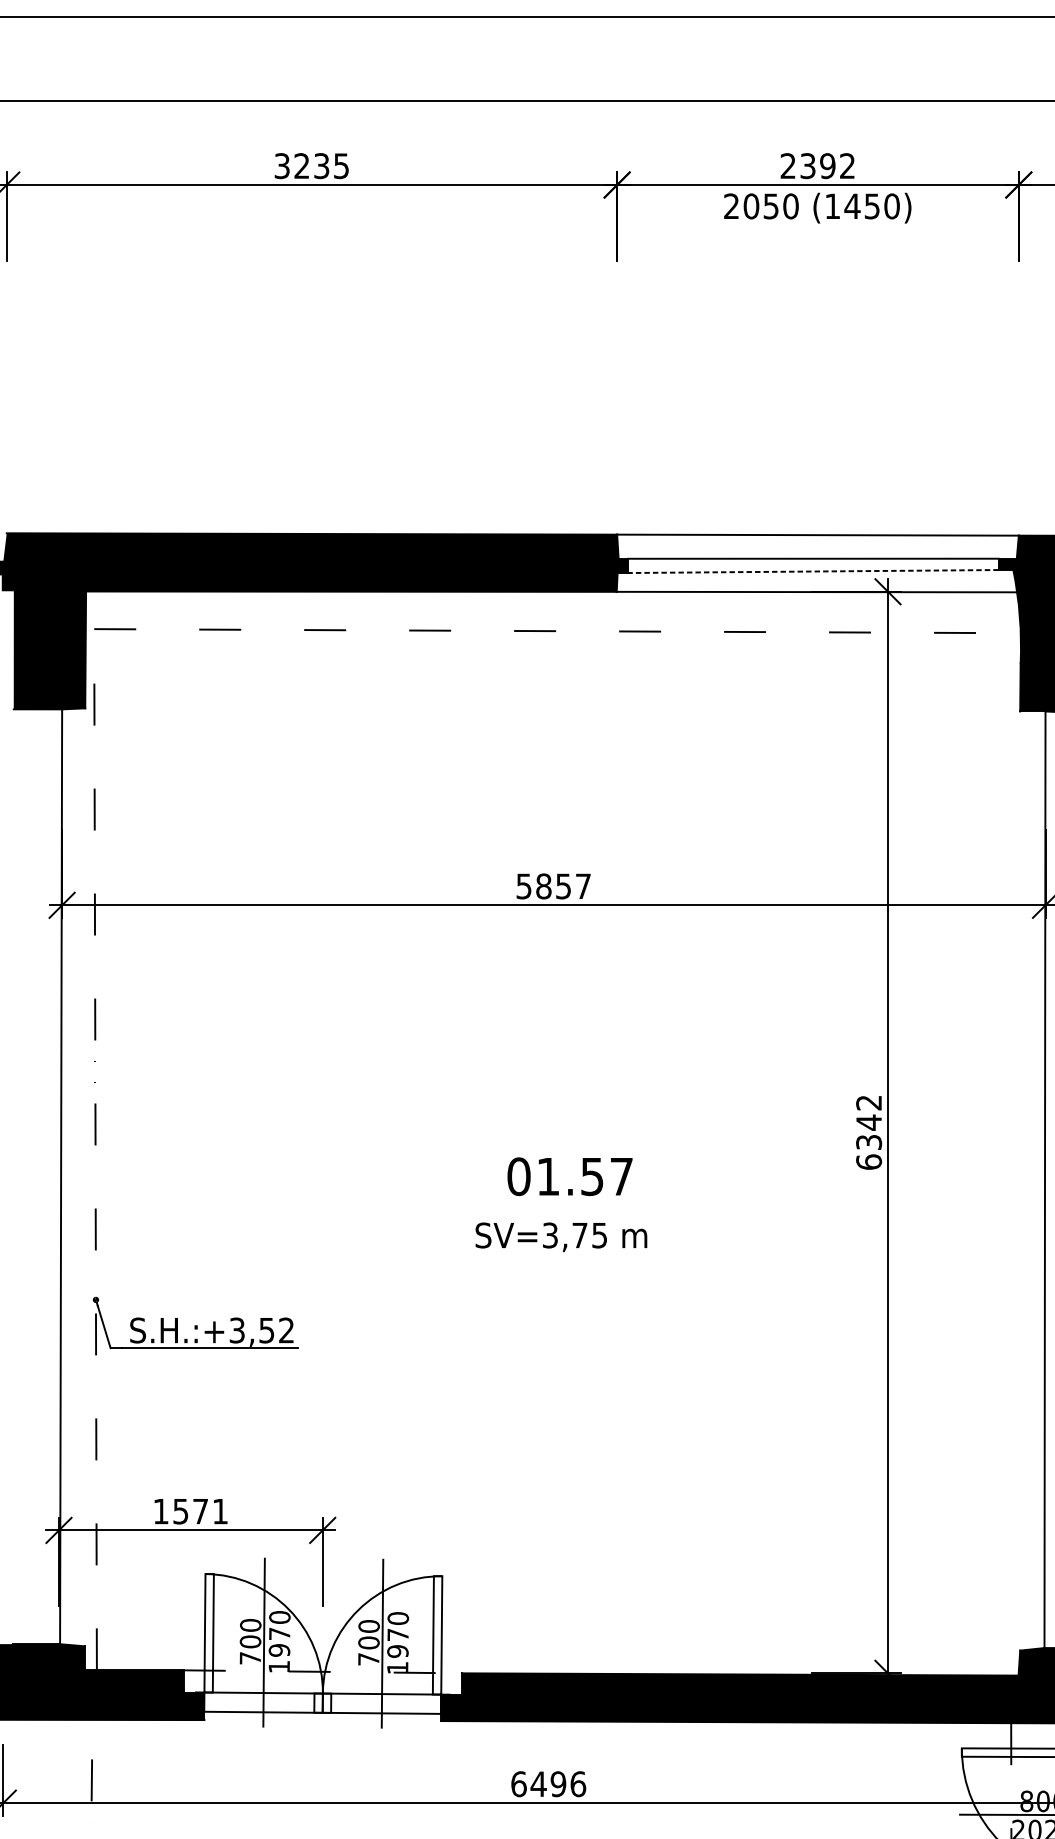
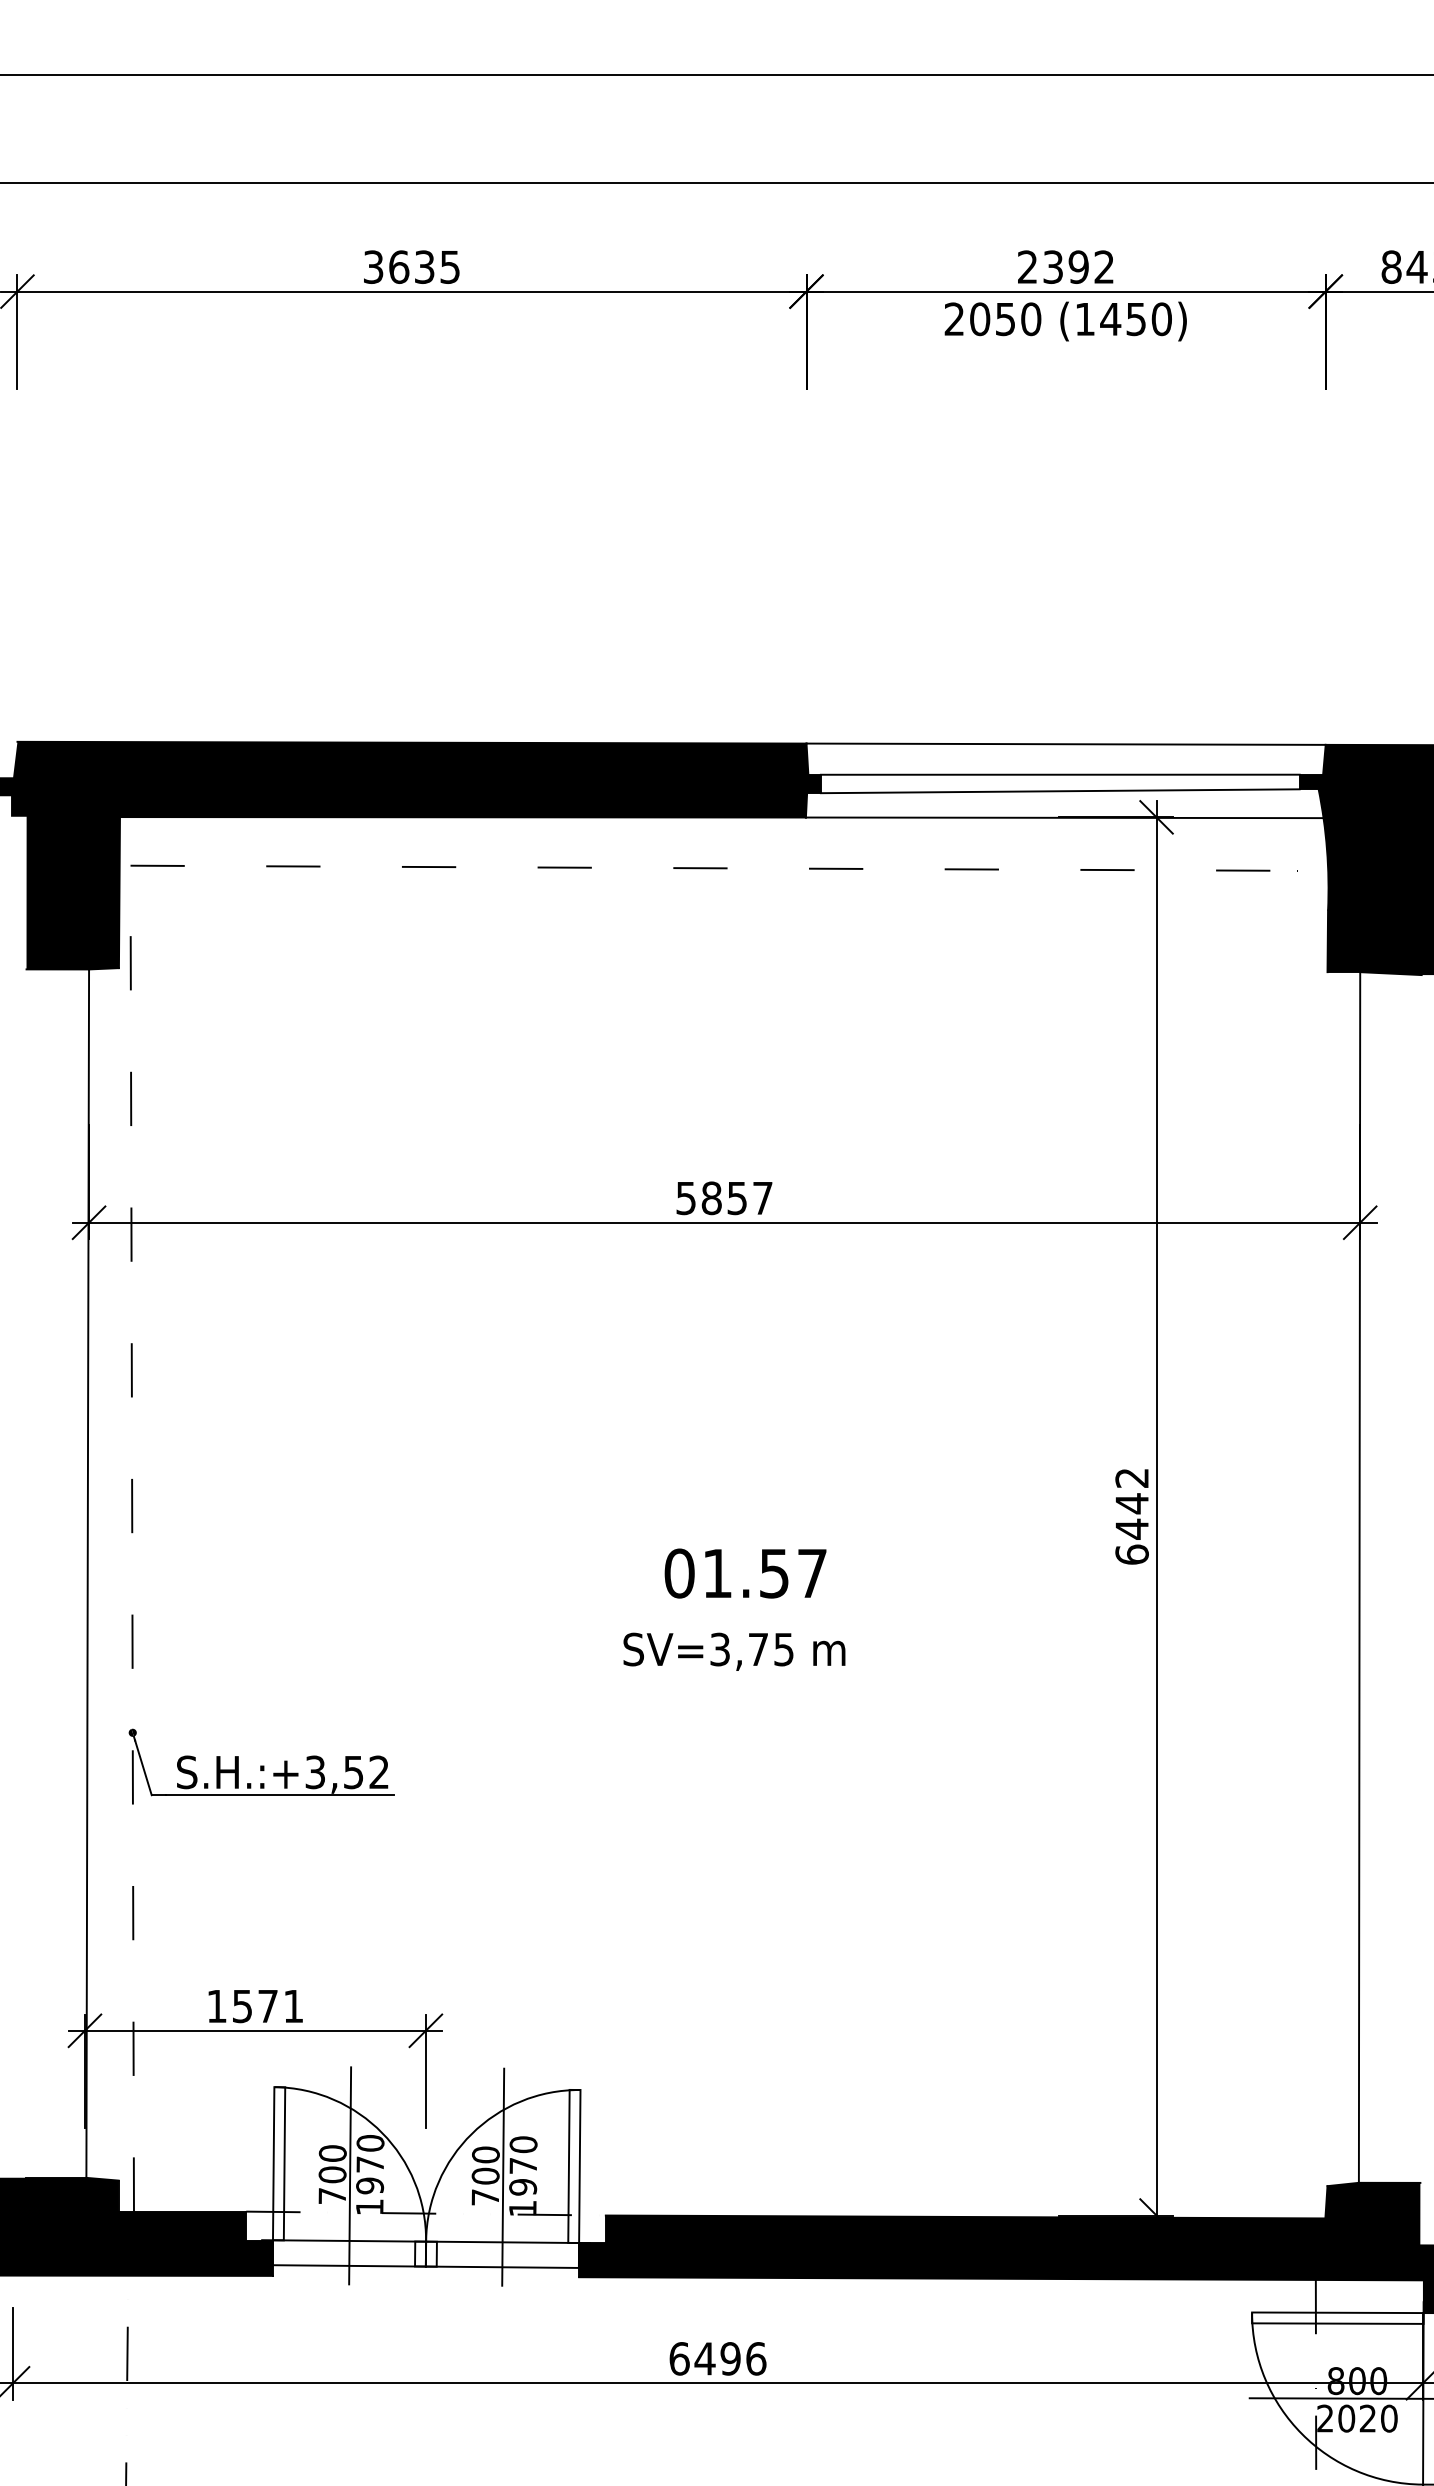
text: (302, 165) -> (399, 266), 3235 -> 3635
line: (812, 571) -> (1059, 791), dashed -> solid
text: (868, 1141) -> (1131, 1528), 6342 -> 6442

